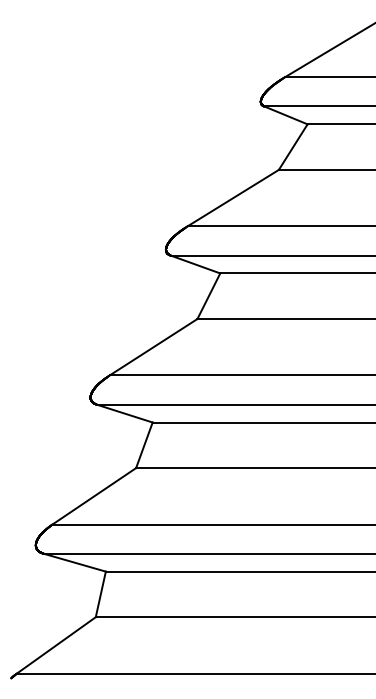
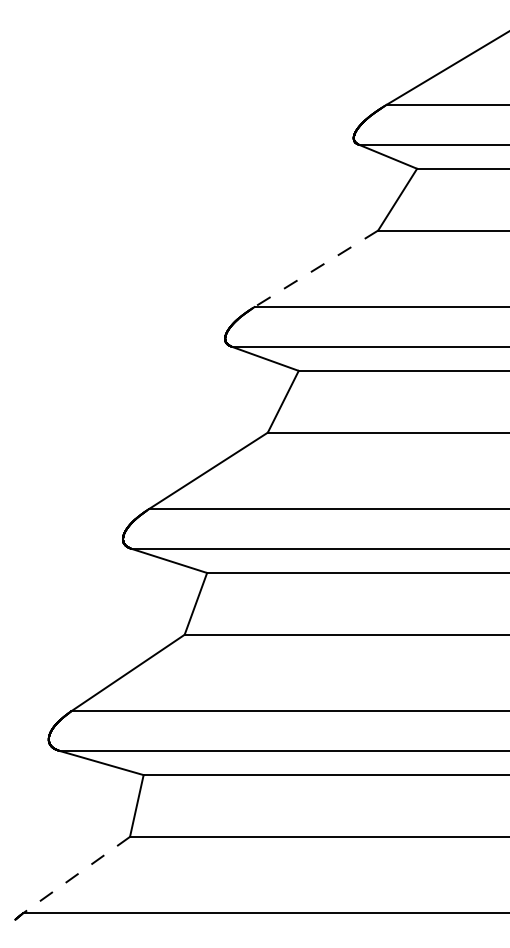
line: (233, 197) -> (316, 268), solid -> dashed
line: (56, 645) -> (76, 875), solid -> dashed

